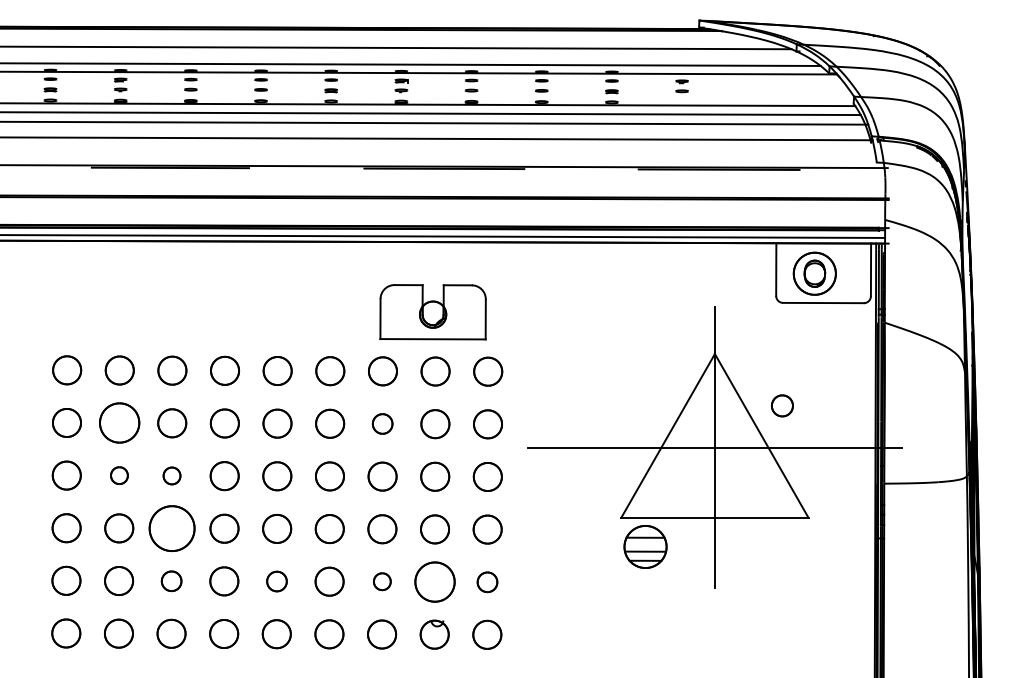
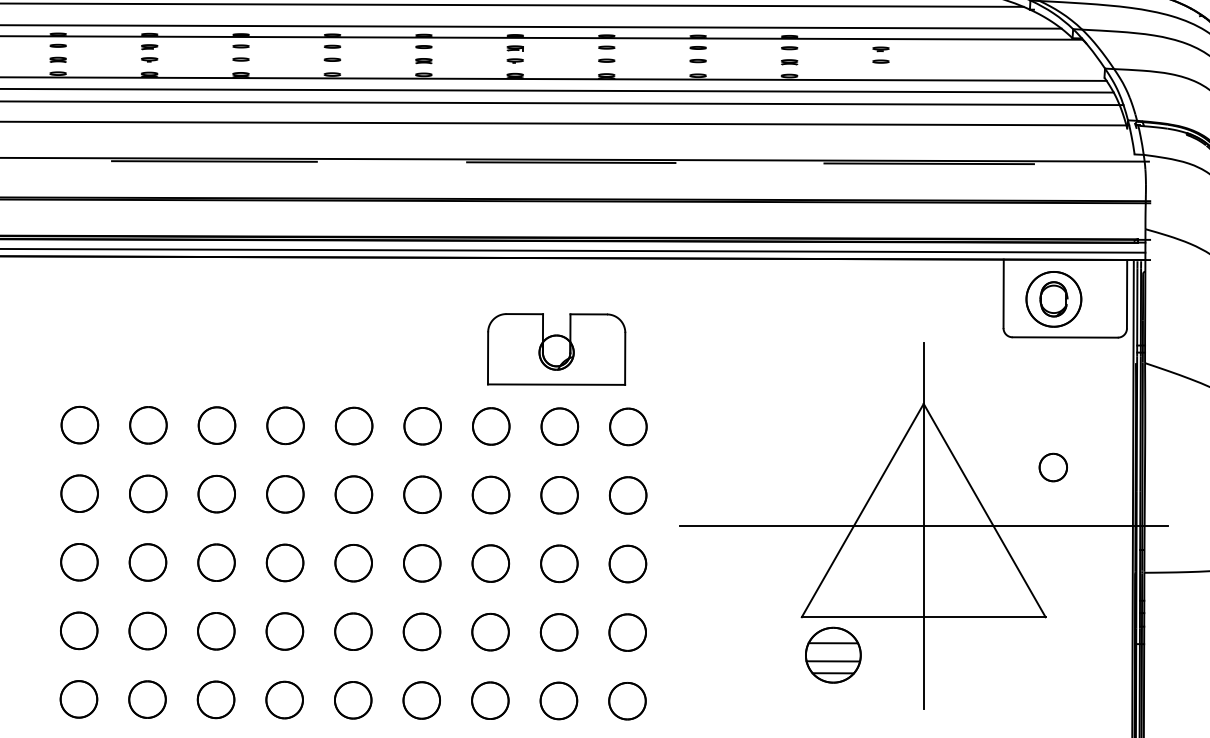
part: (782, 405) -> (1053, 467), moved
part: (119, 423) -> (148, 494), size x0.71
part: (382, 423) -> (490, 494), size x1.43
part: (119, 475) -> (148, 562), size x1.67
part: (171, 475) -> (215, 562), size x1.67
part: (171, 528) -> (215, 631), size x0.62
part: (171, 581) -> (215, 700), size x1.43
part: (276, 581) -> (352, 700), size x1.43
part: (382, 581) -> (490, 700), size x1.67
part: (434, 581) -> (558, 700), size x0.71
part: (487, 582) -> (627, 701), size x1.43

